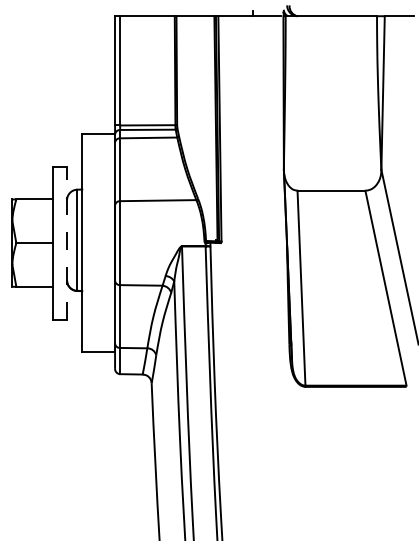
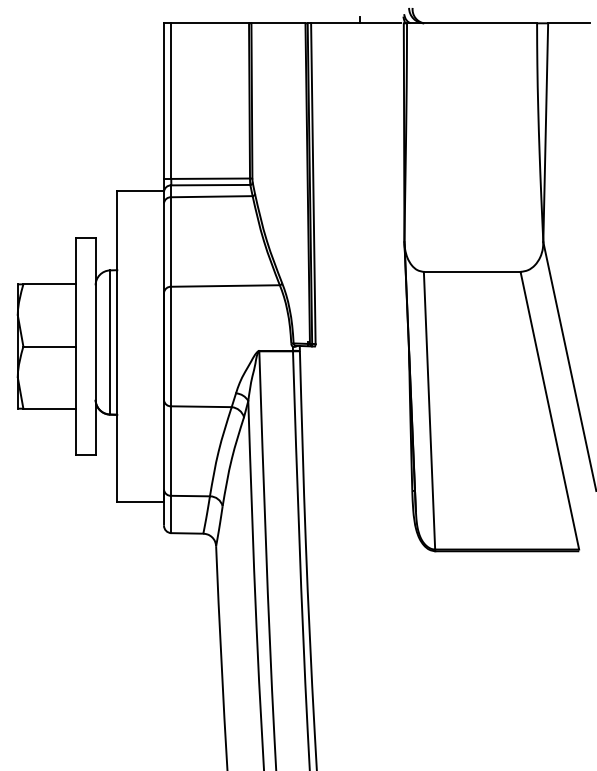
line: (67, 242) -> (96, 345), dashed -> solid

